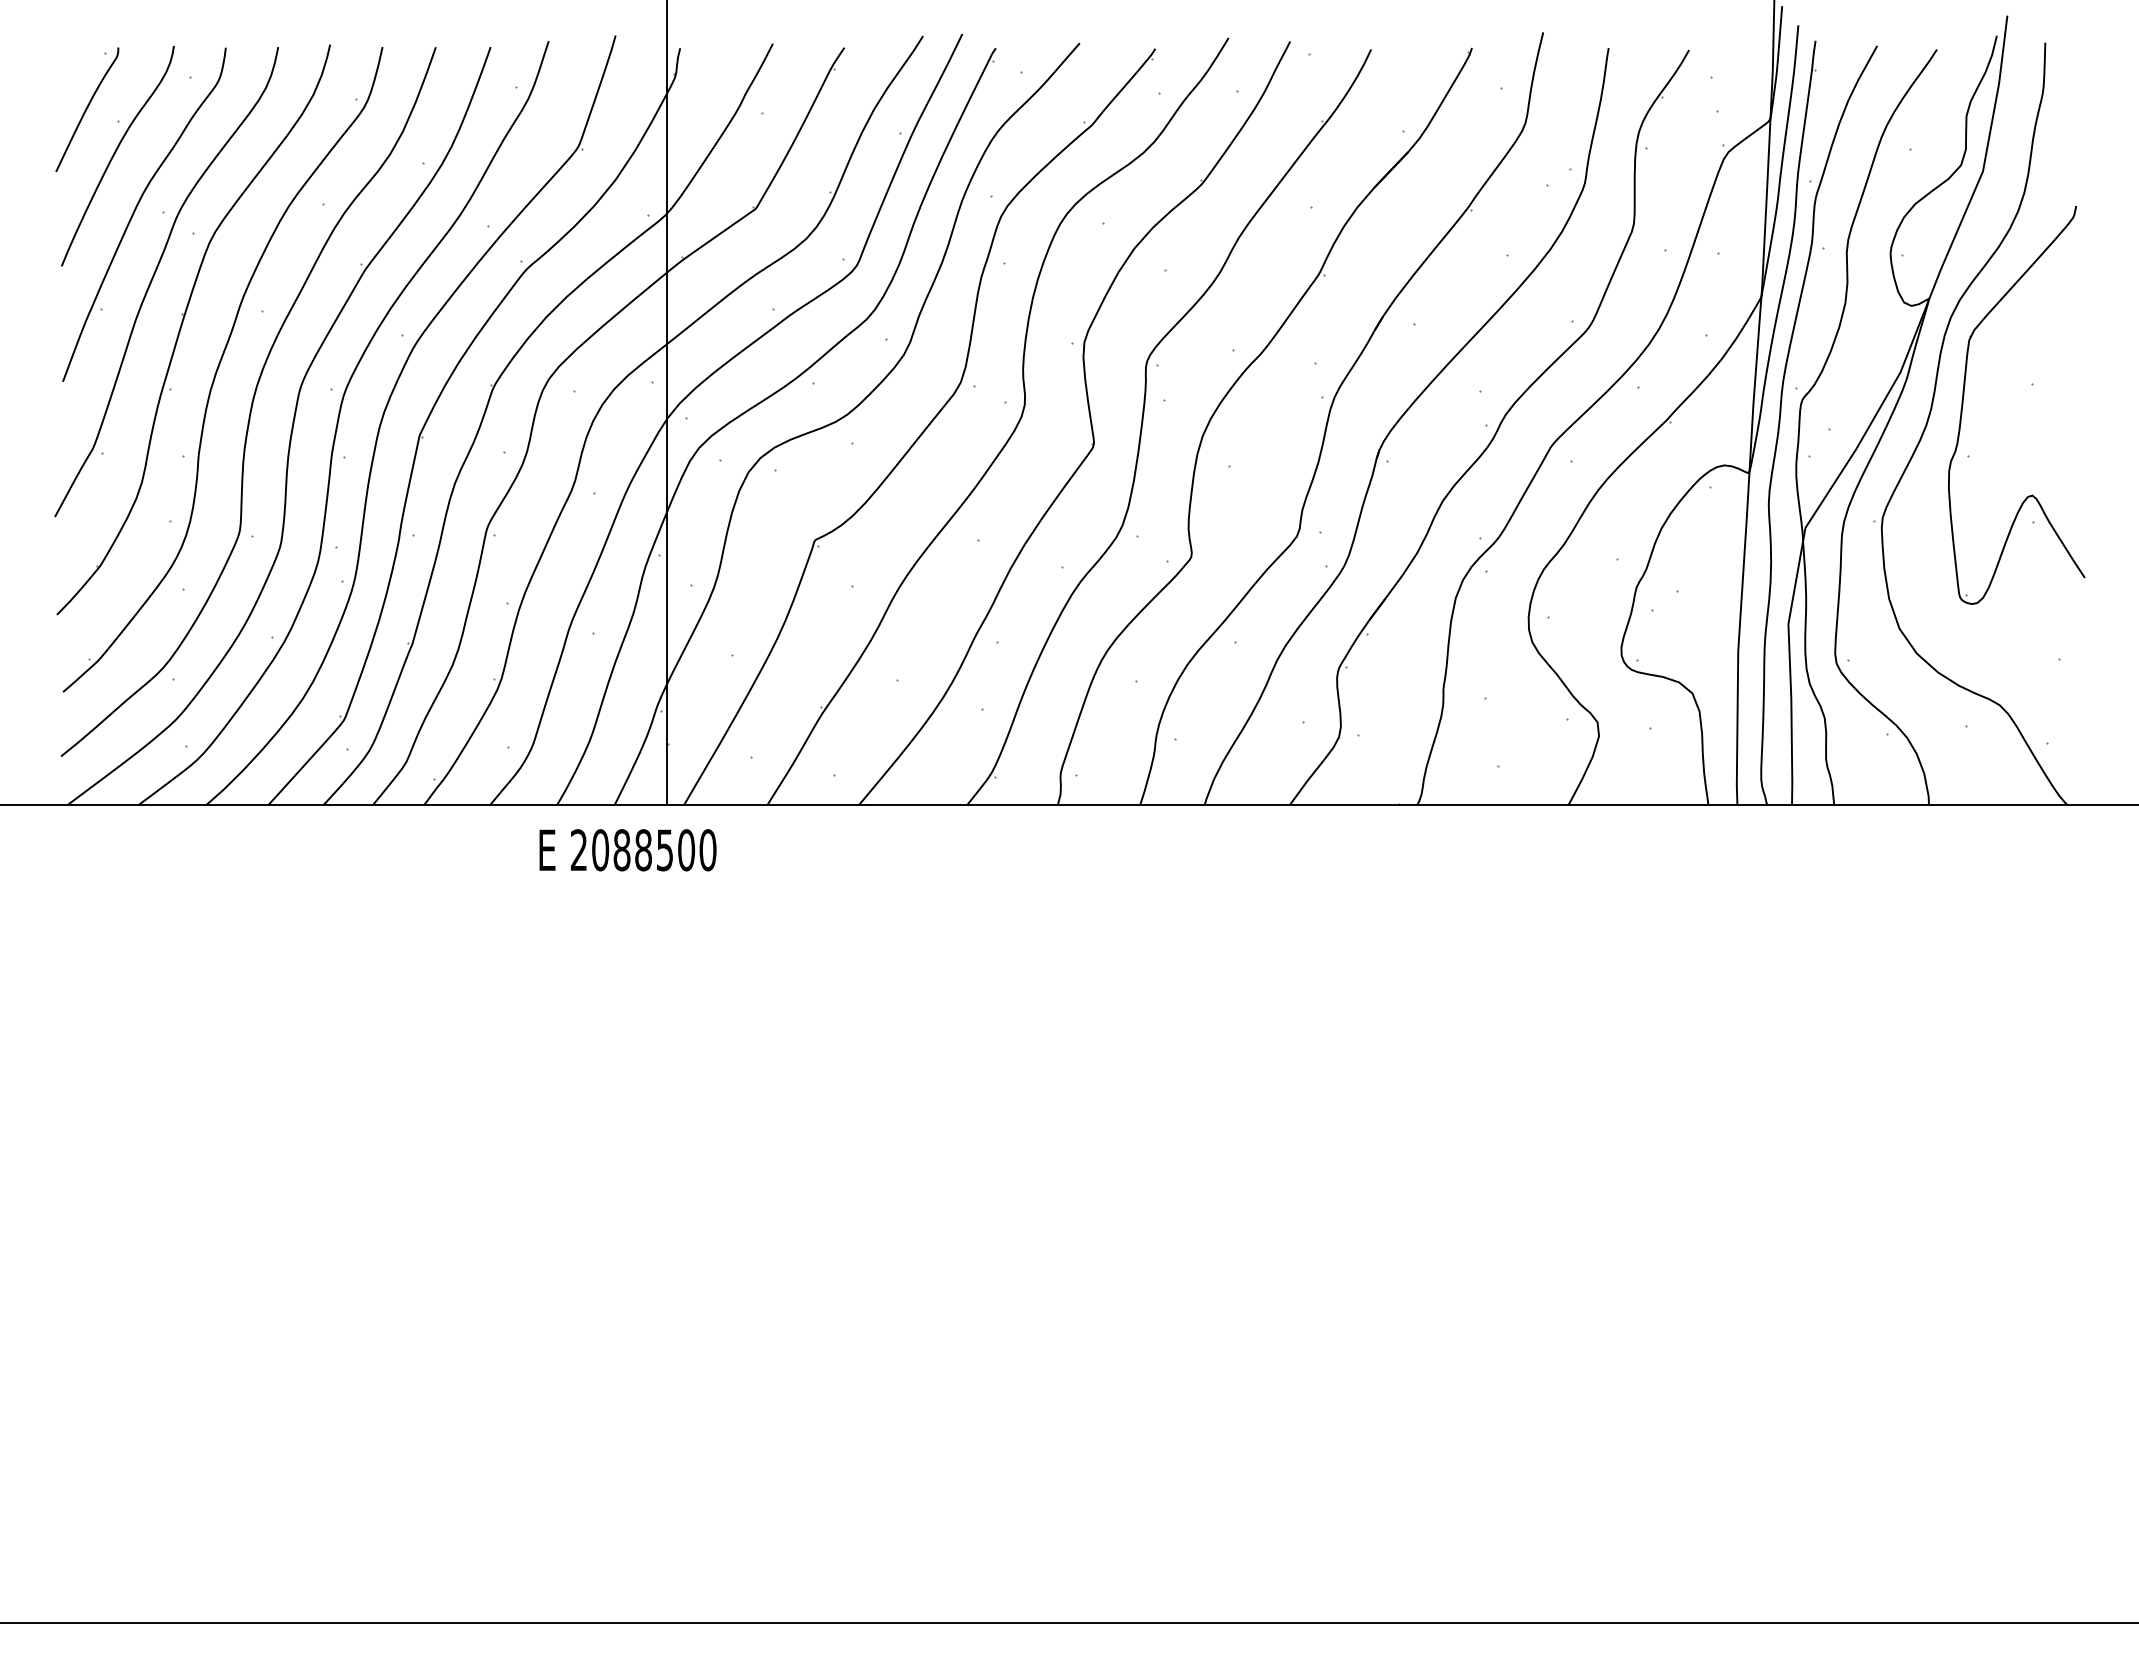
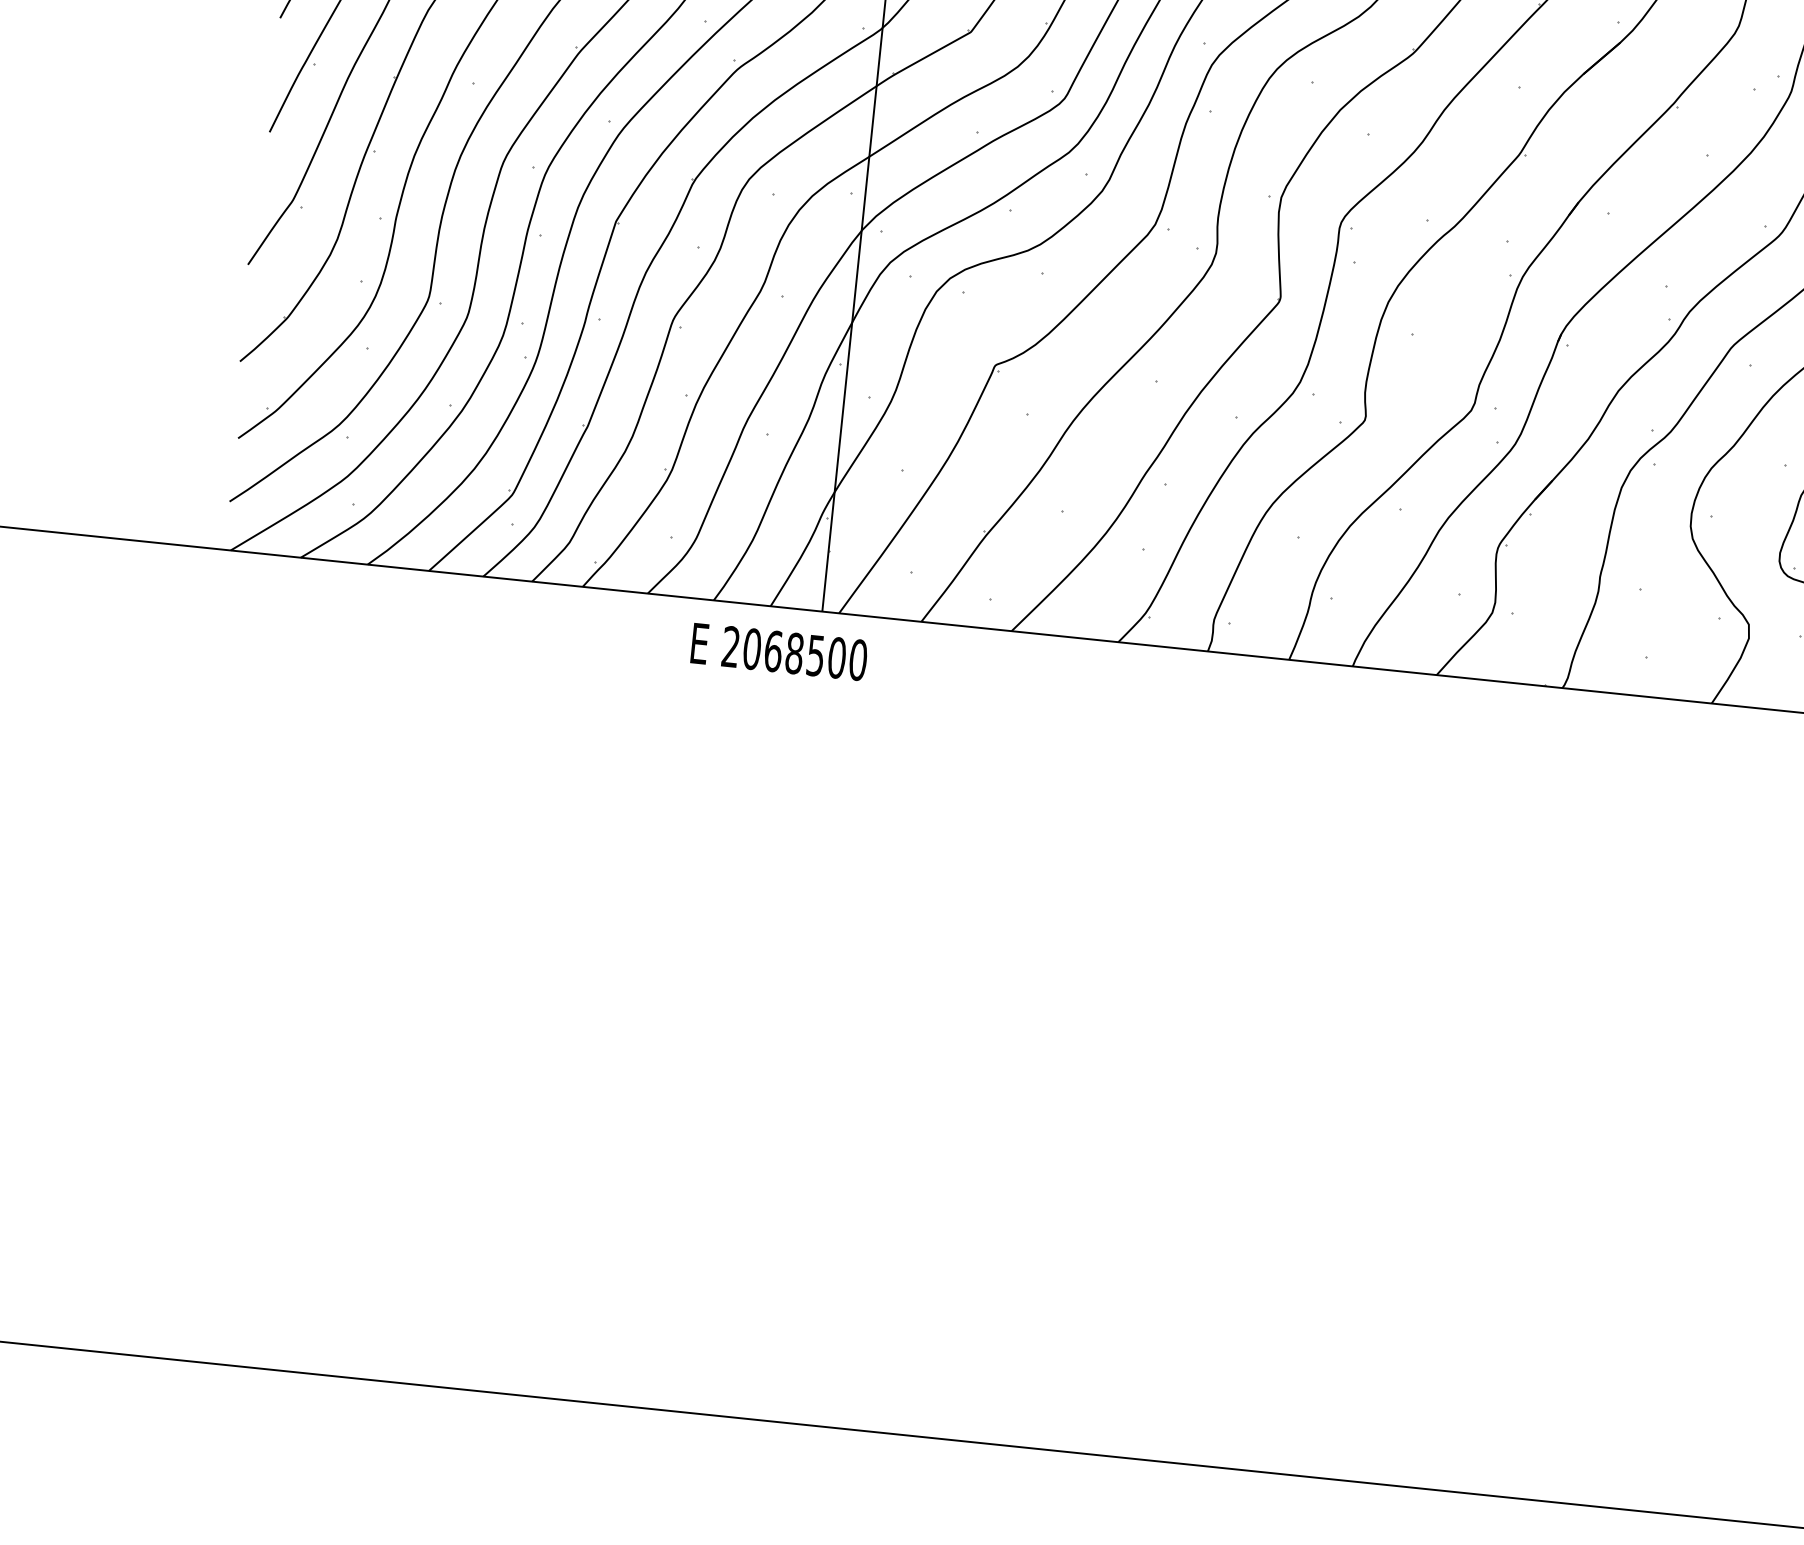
text: (621, 850) -> (772, 651), 2088500 -> 2068500

